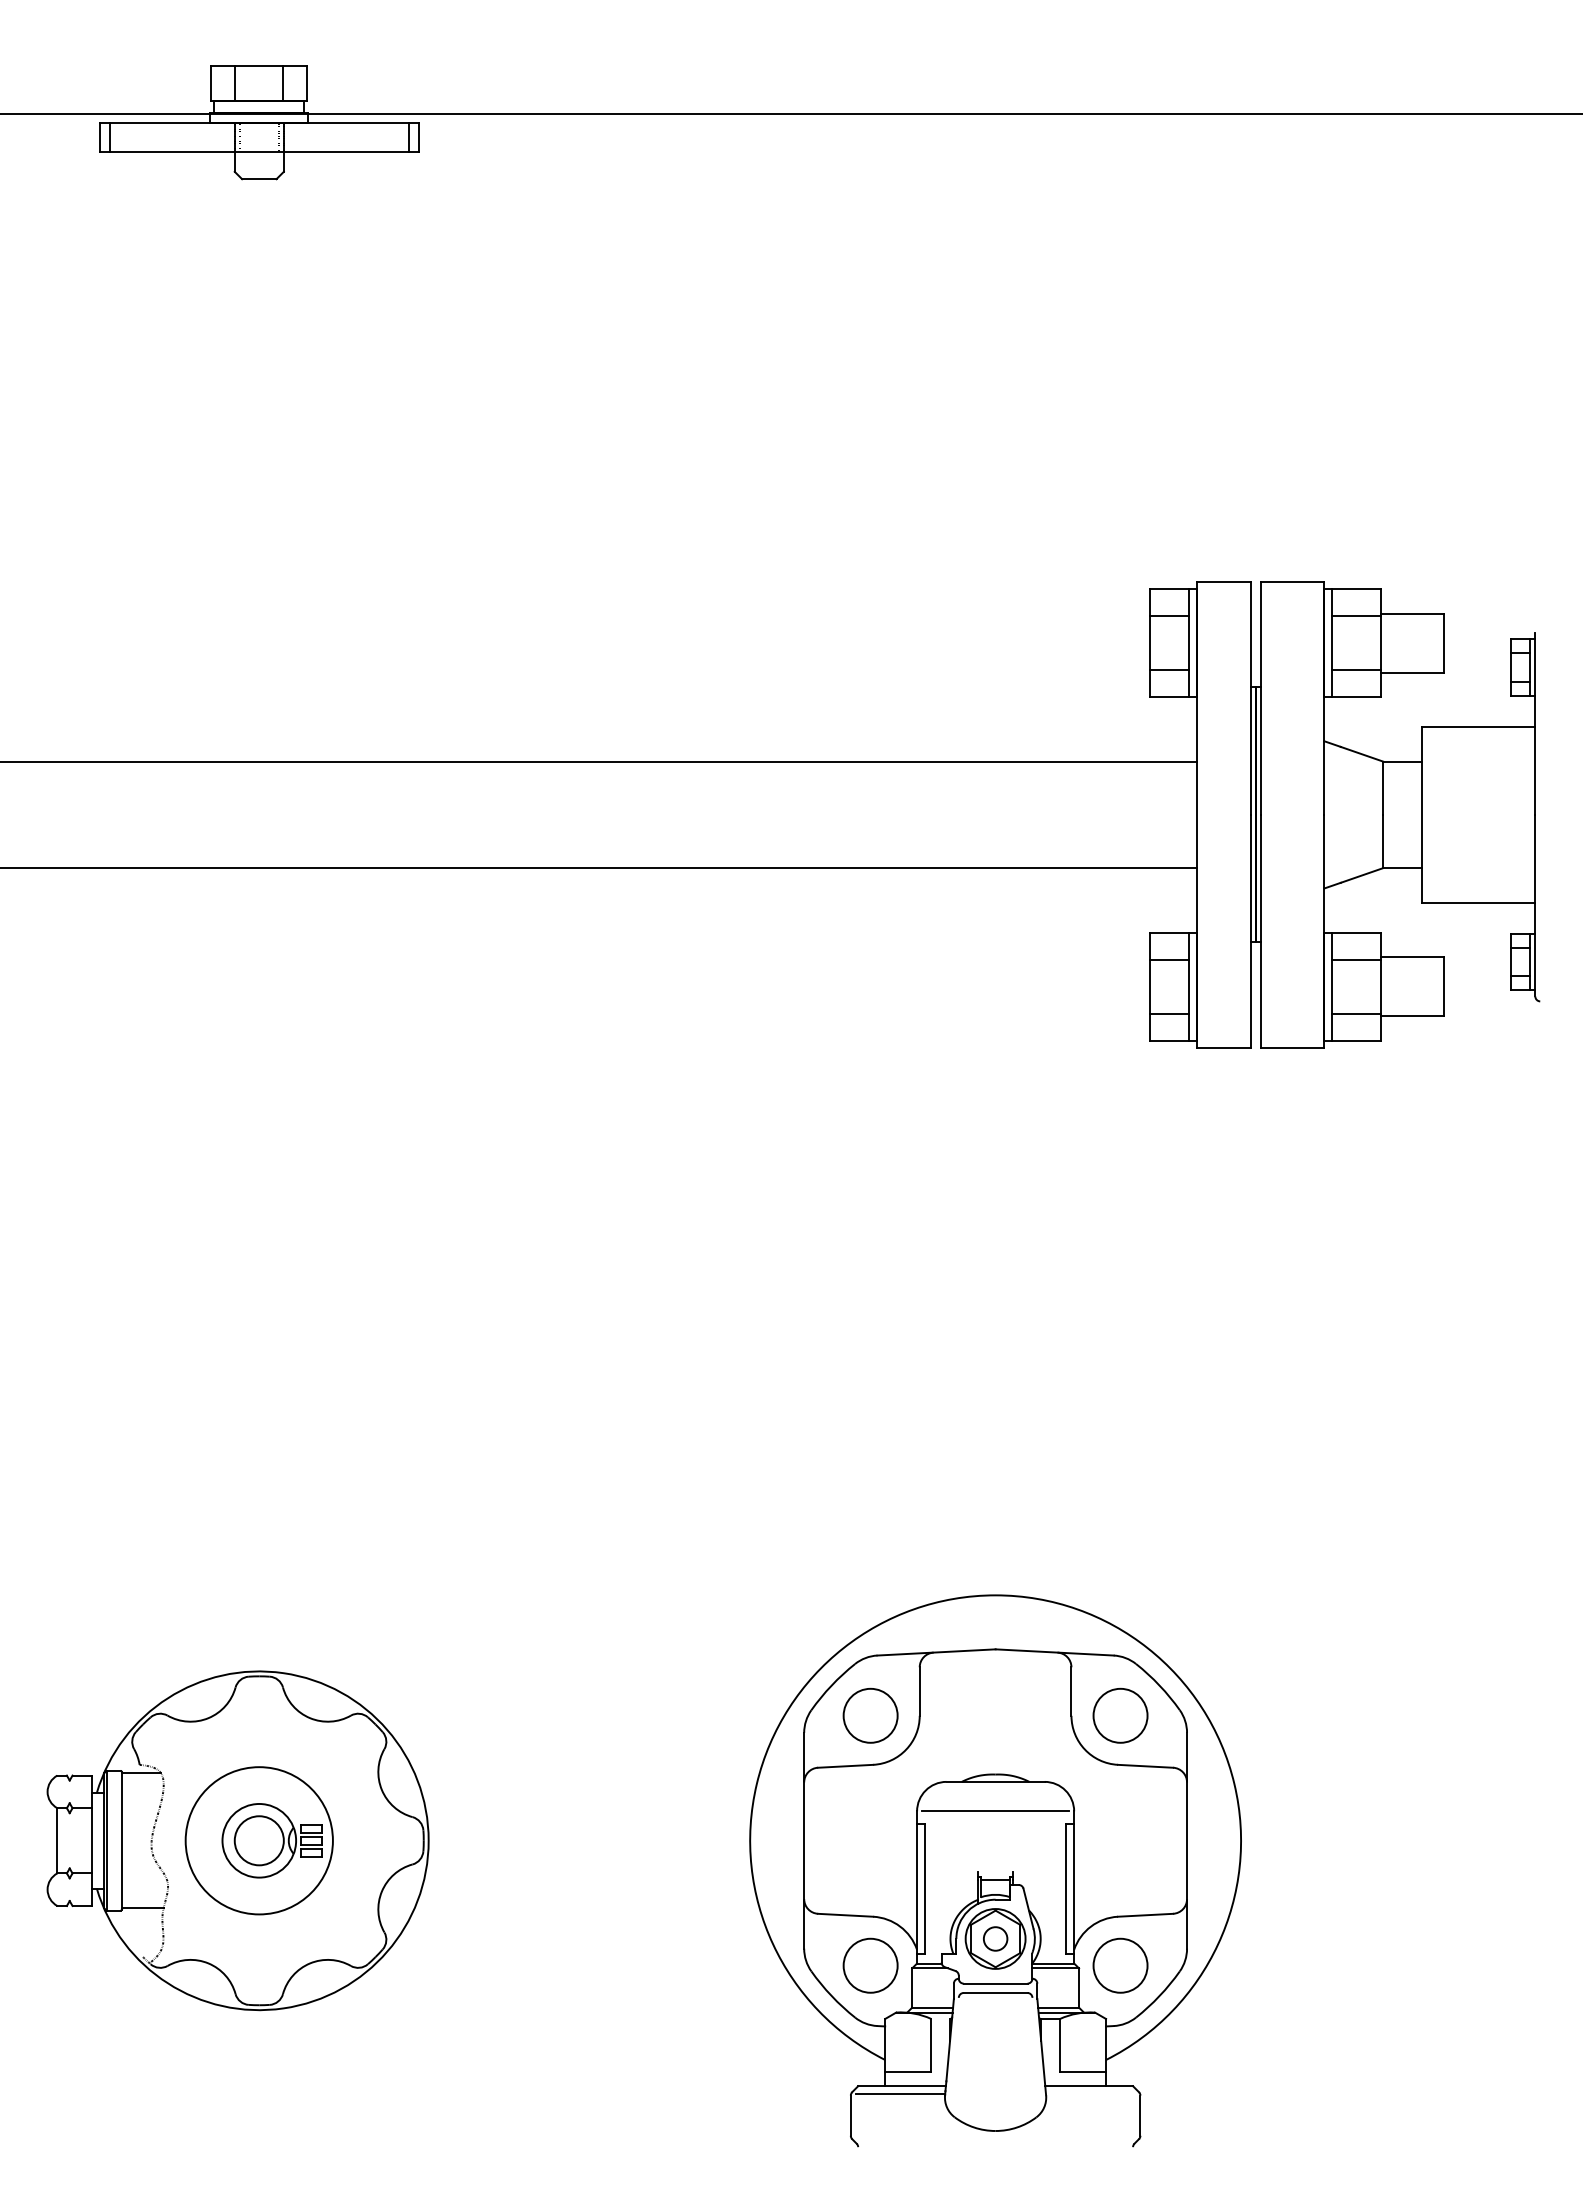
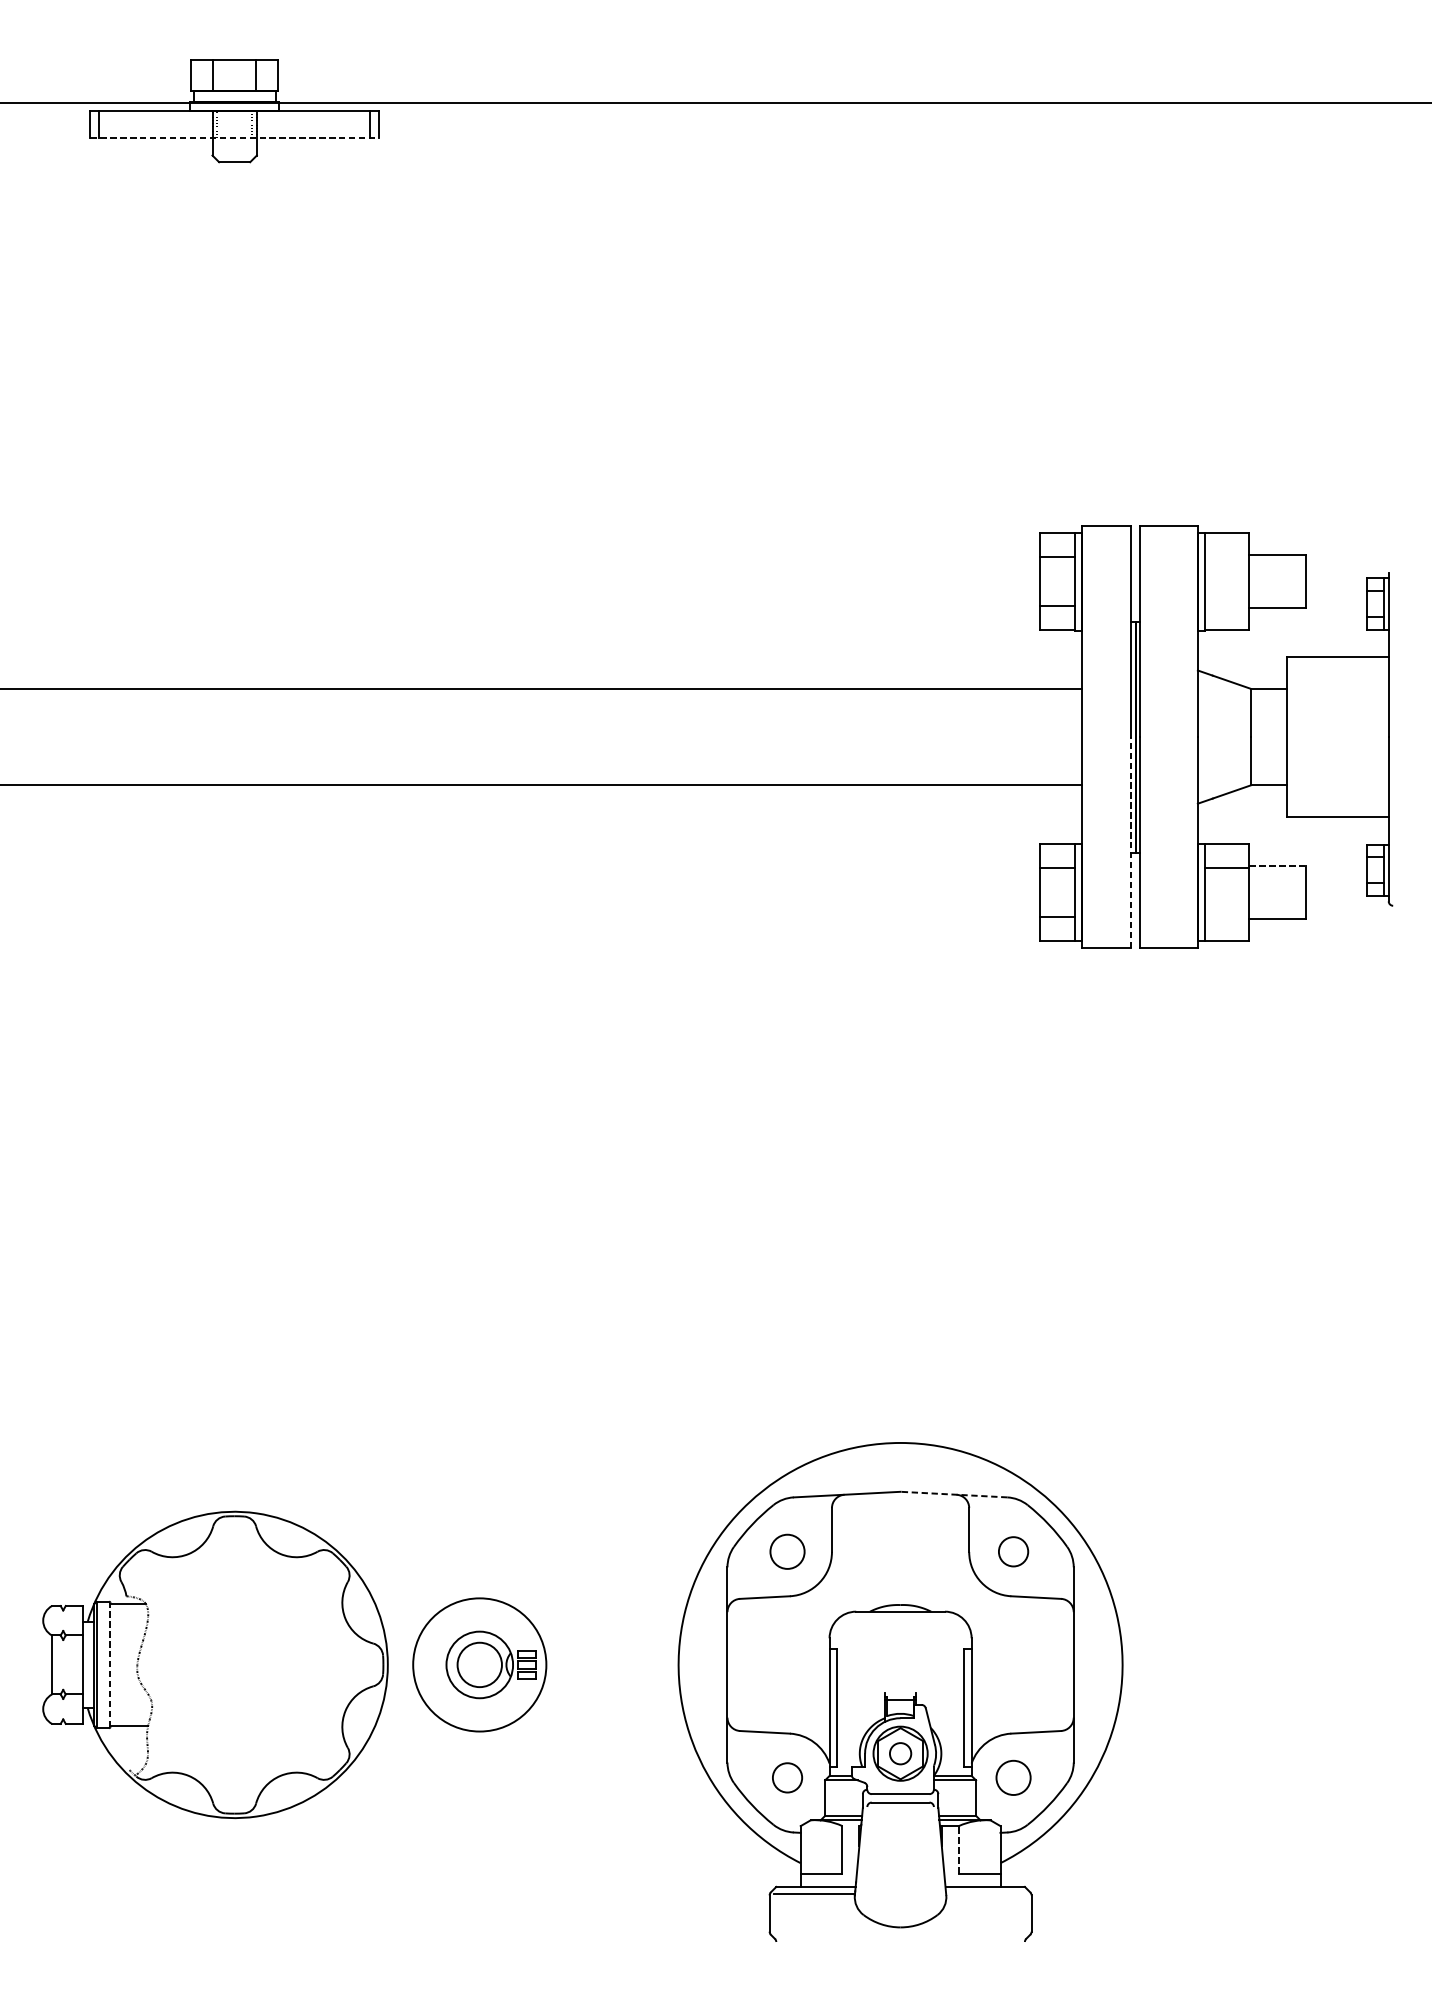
line: (259, 152) -> (234, 138), solid -> dashed
line: (1356, 616) -> (1226, 557), removed
line: (1356, 669) -> (1226, 605), removed
line: (1250, 931) -> (1131, 842), solid -> dashed
line: (1413, 957) -> (1278, 866), solid -> dashed
line: (1356, 1013) -> (1226, 916), removed
line: (1054, 1652) -> (953, 1494), solid -> dashed
circle: (870, 1715) -> (787, 1551), size x0.7
circle: (1120, 1715) -> (1013, 1551), size x0.6
line: (995, 1811) -> (900, 1638), removed
line: (121, 1840) -> (110, 1664), solid -> dashed
part: (258, 1840) -> (479, 1664), moved
circle: (870, 1965) -> (787, 1777), size x0.6
circle: (1120, 1965) -> (1013, 1777), size x0.7
line: (1059, 2044) -> (958, 1849), solid -> dashed

